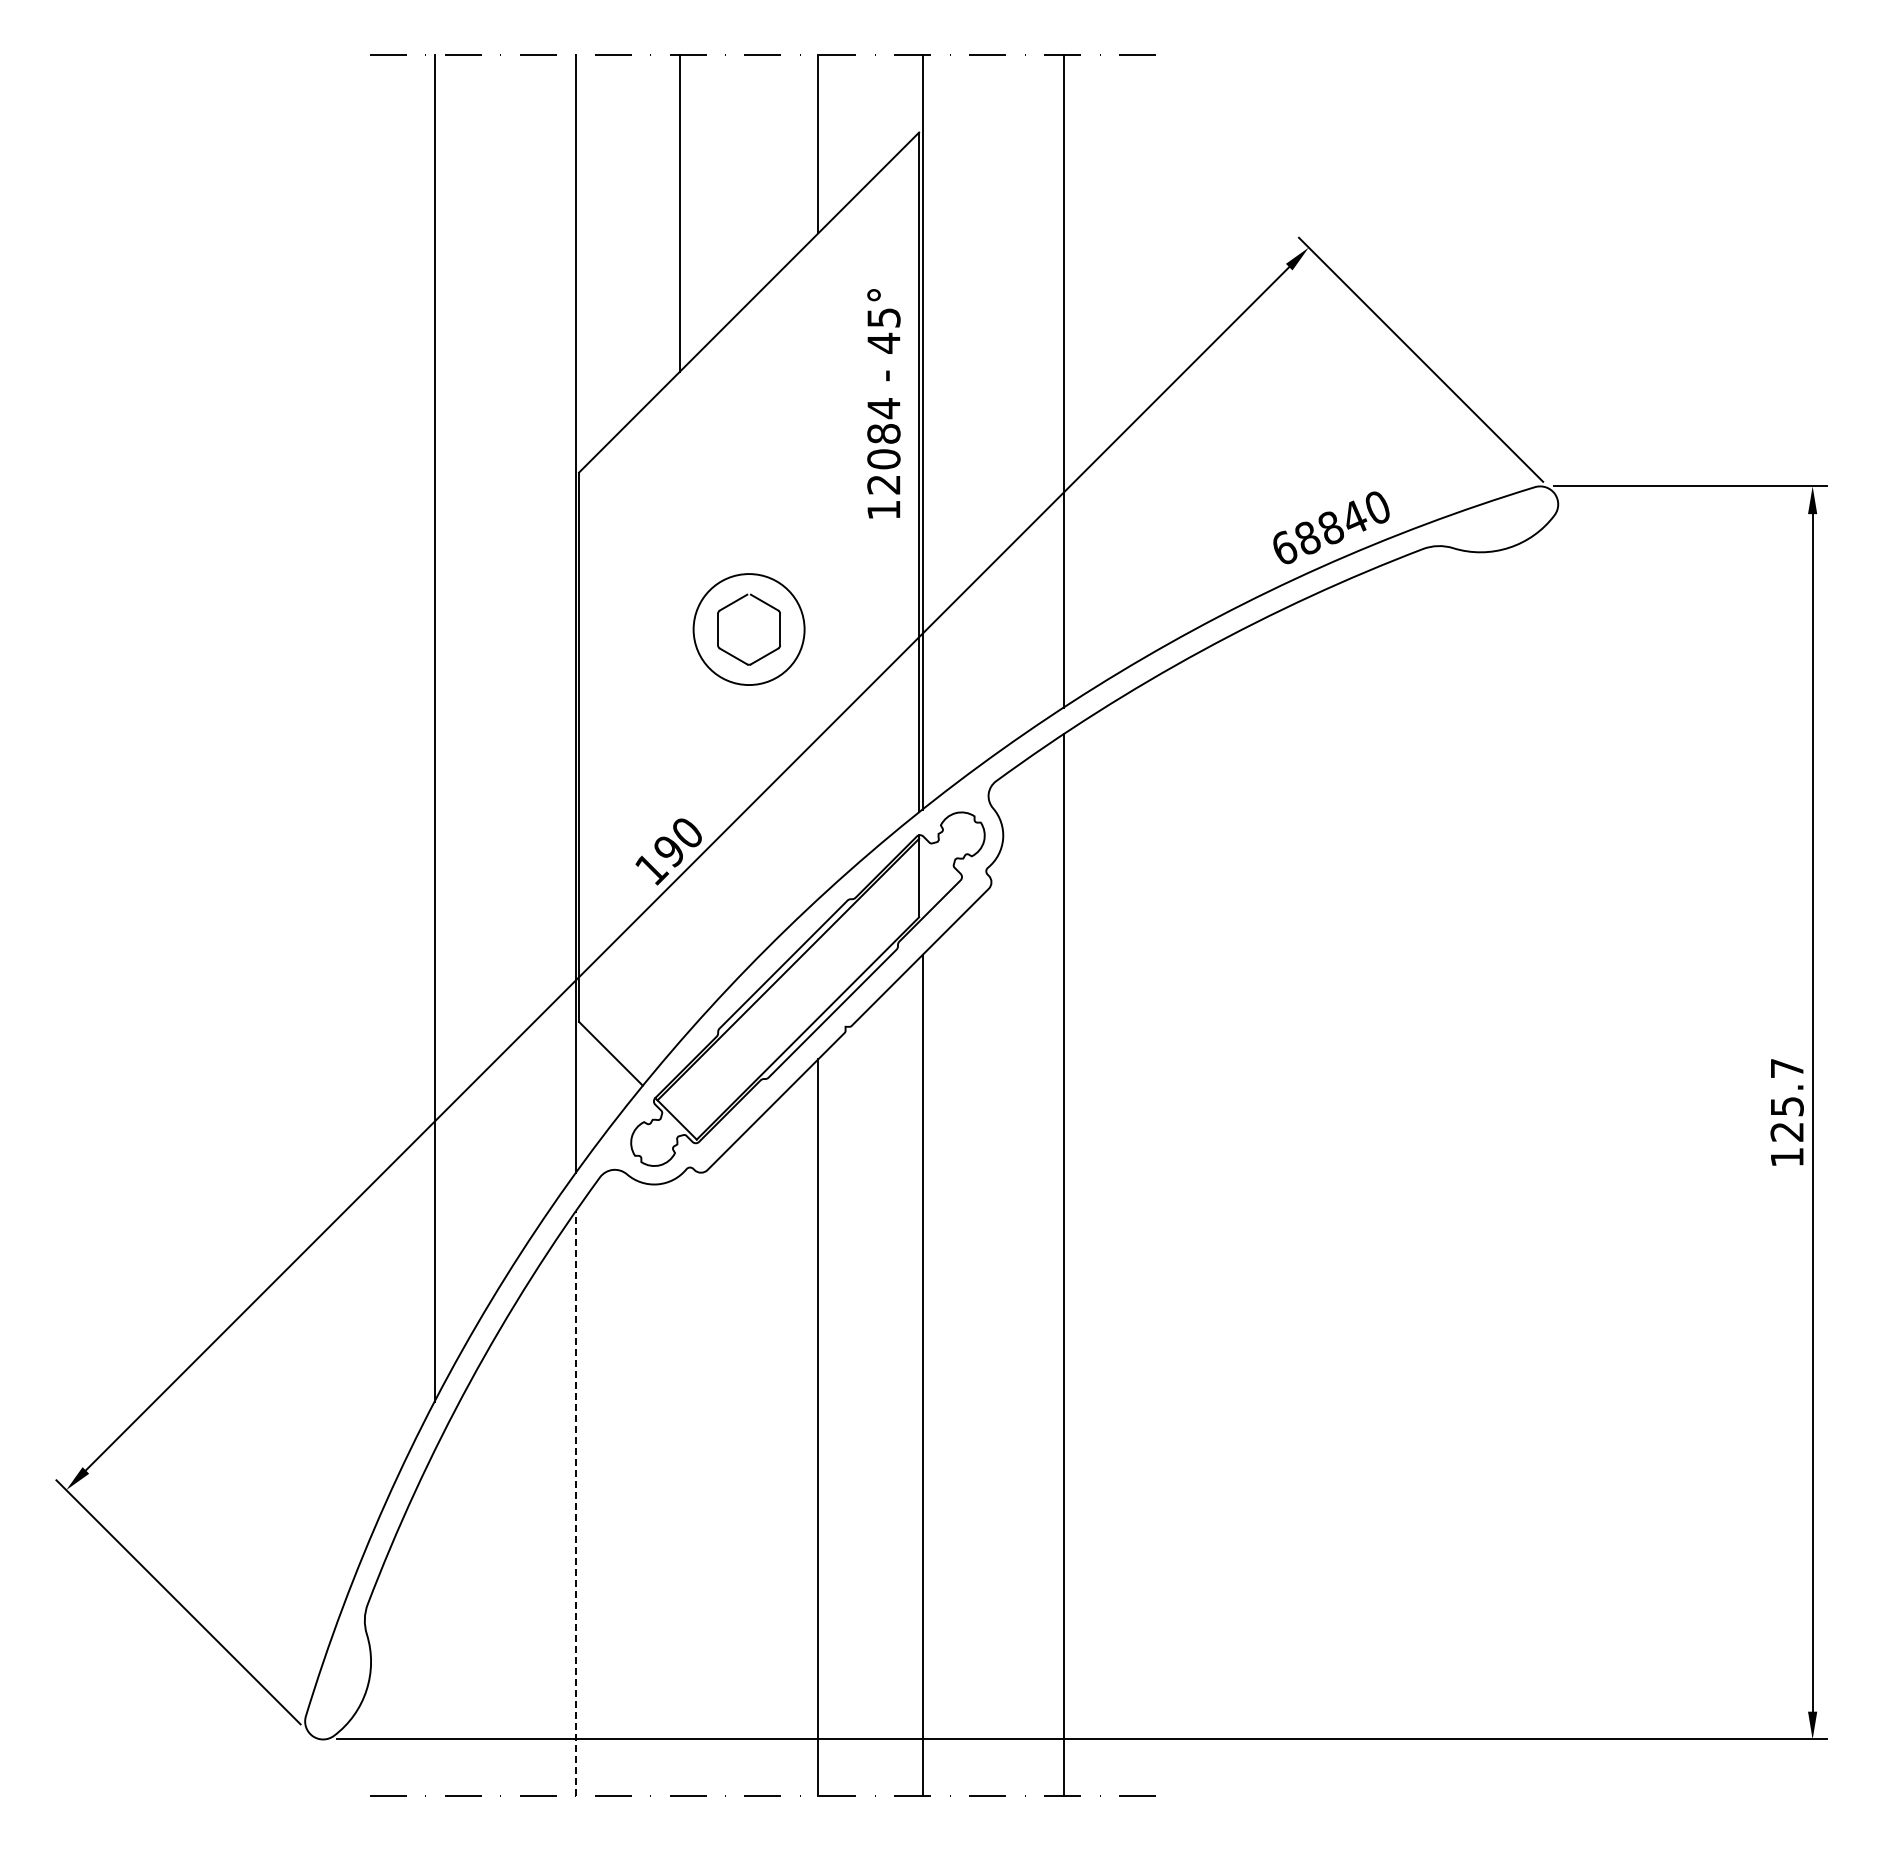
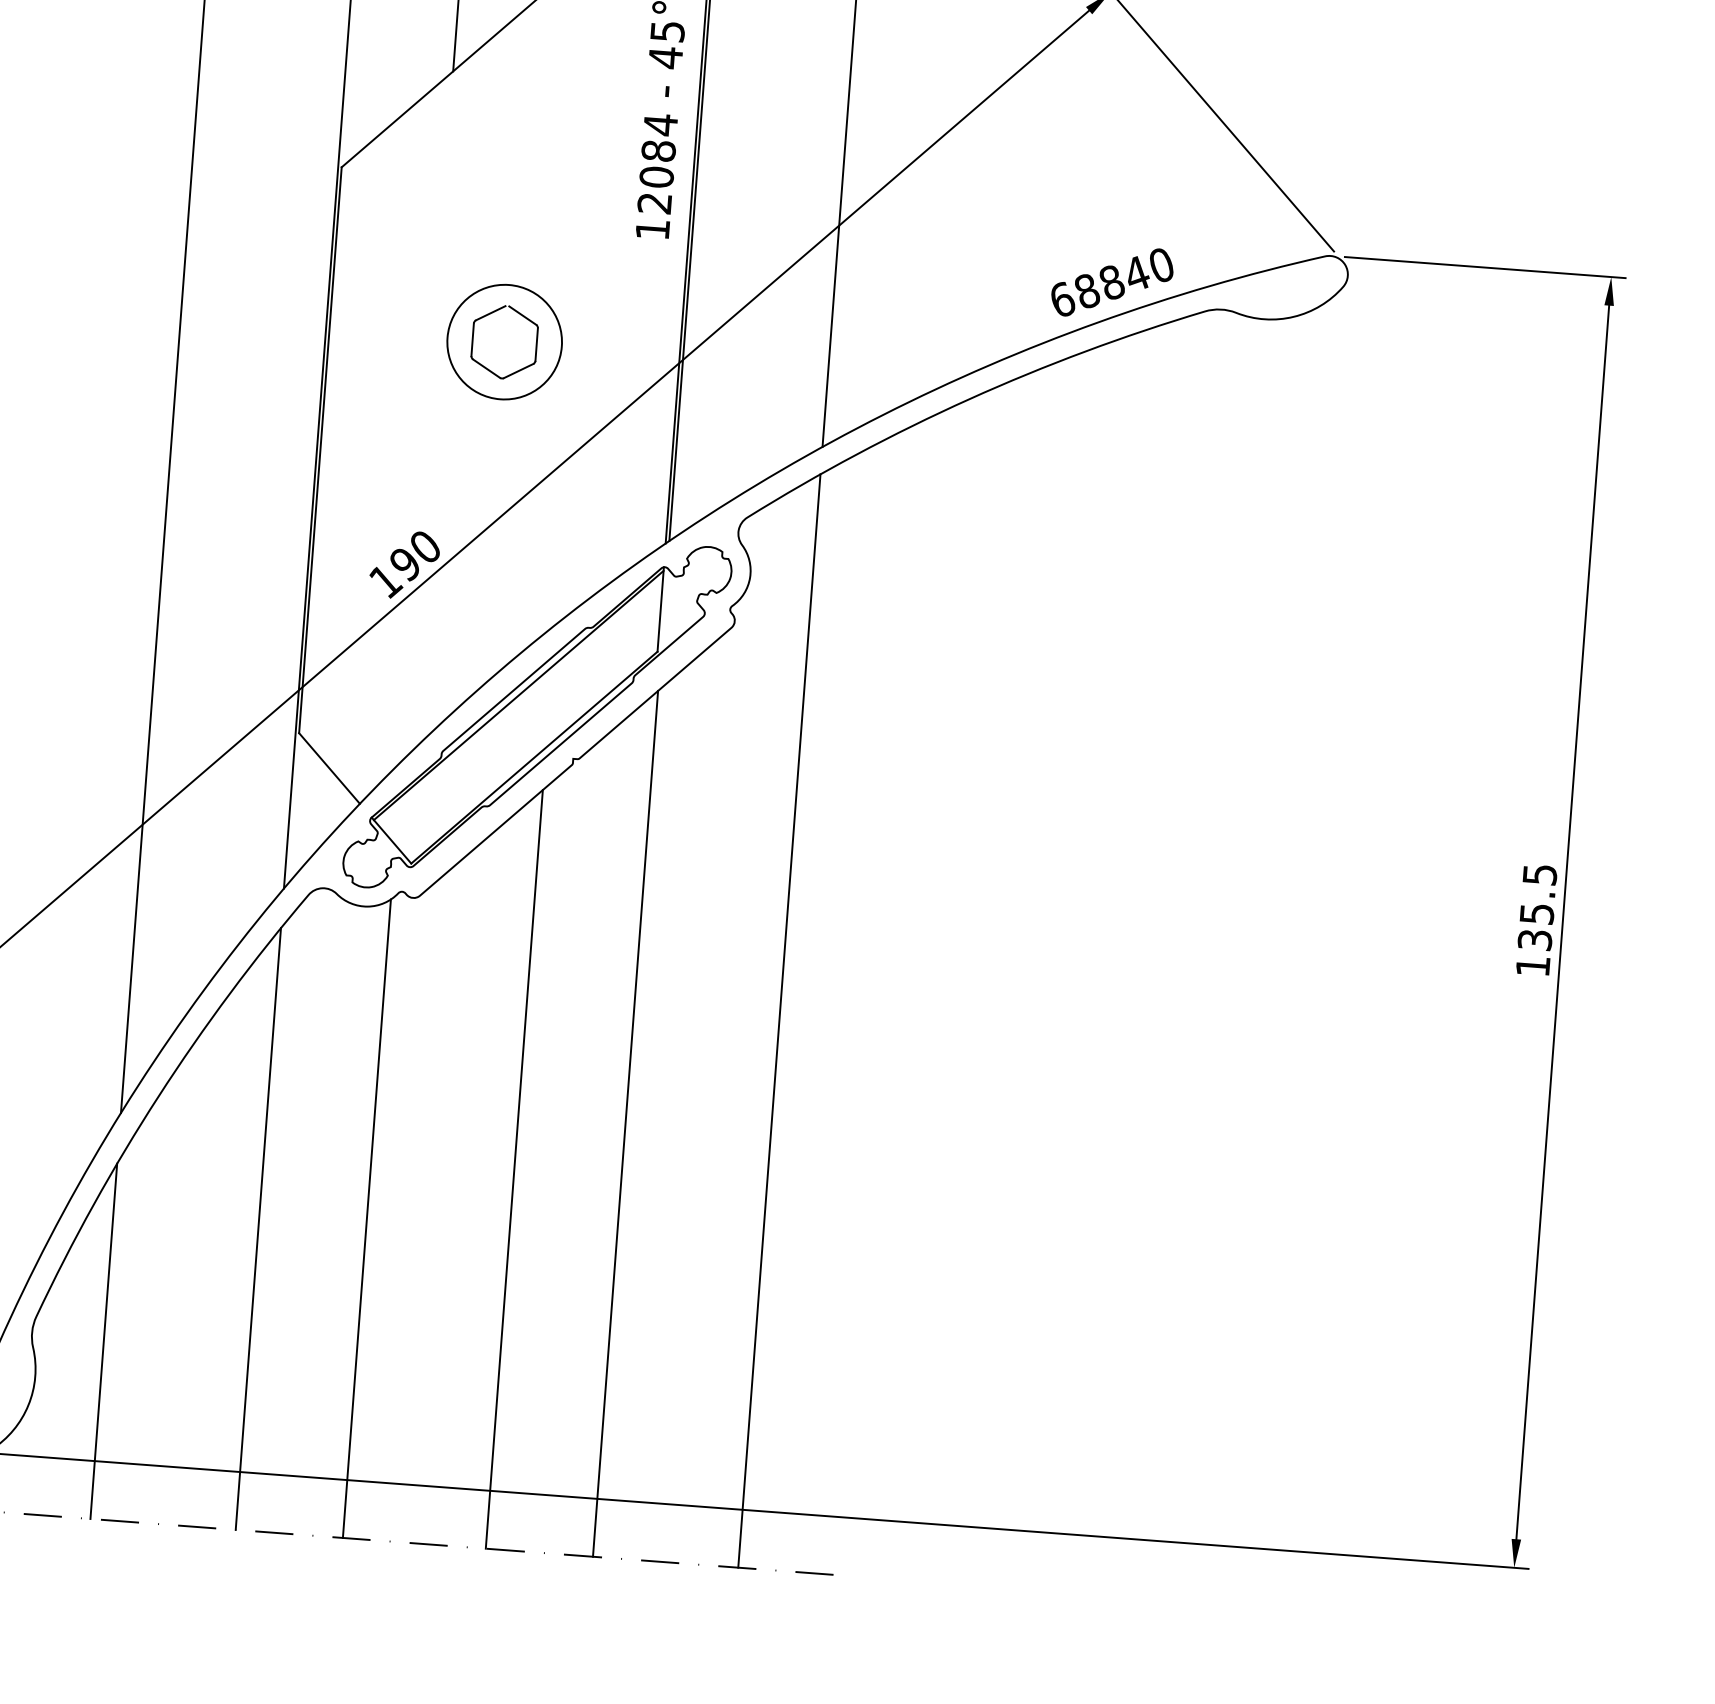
text: (1786, 1100) -> (1536, 907), 125.7 -> 135.5
line: (679, 1485) -> (366, 1218), added
line: (575, 1503) -> (258, 1228), dashed -> solid
line: (434, 1622) -> (103, 1340), added

